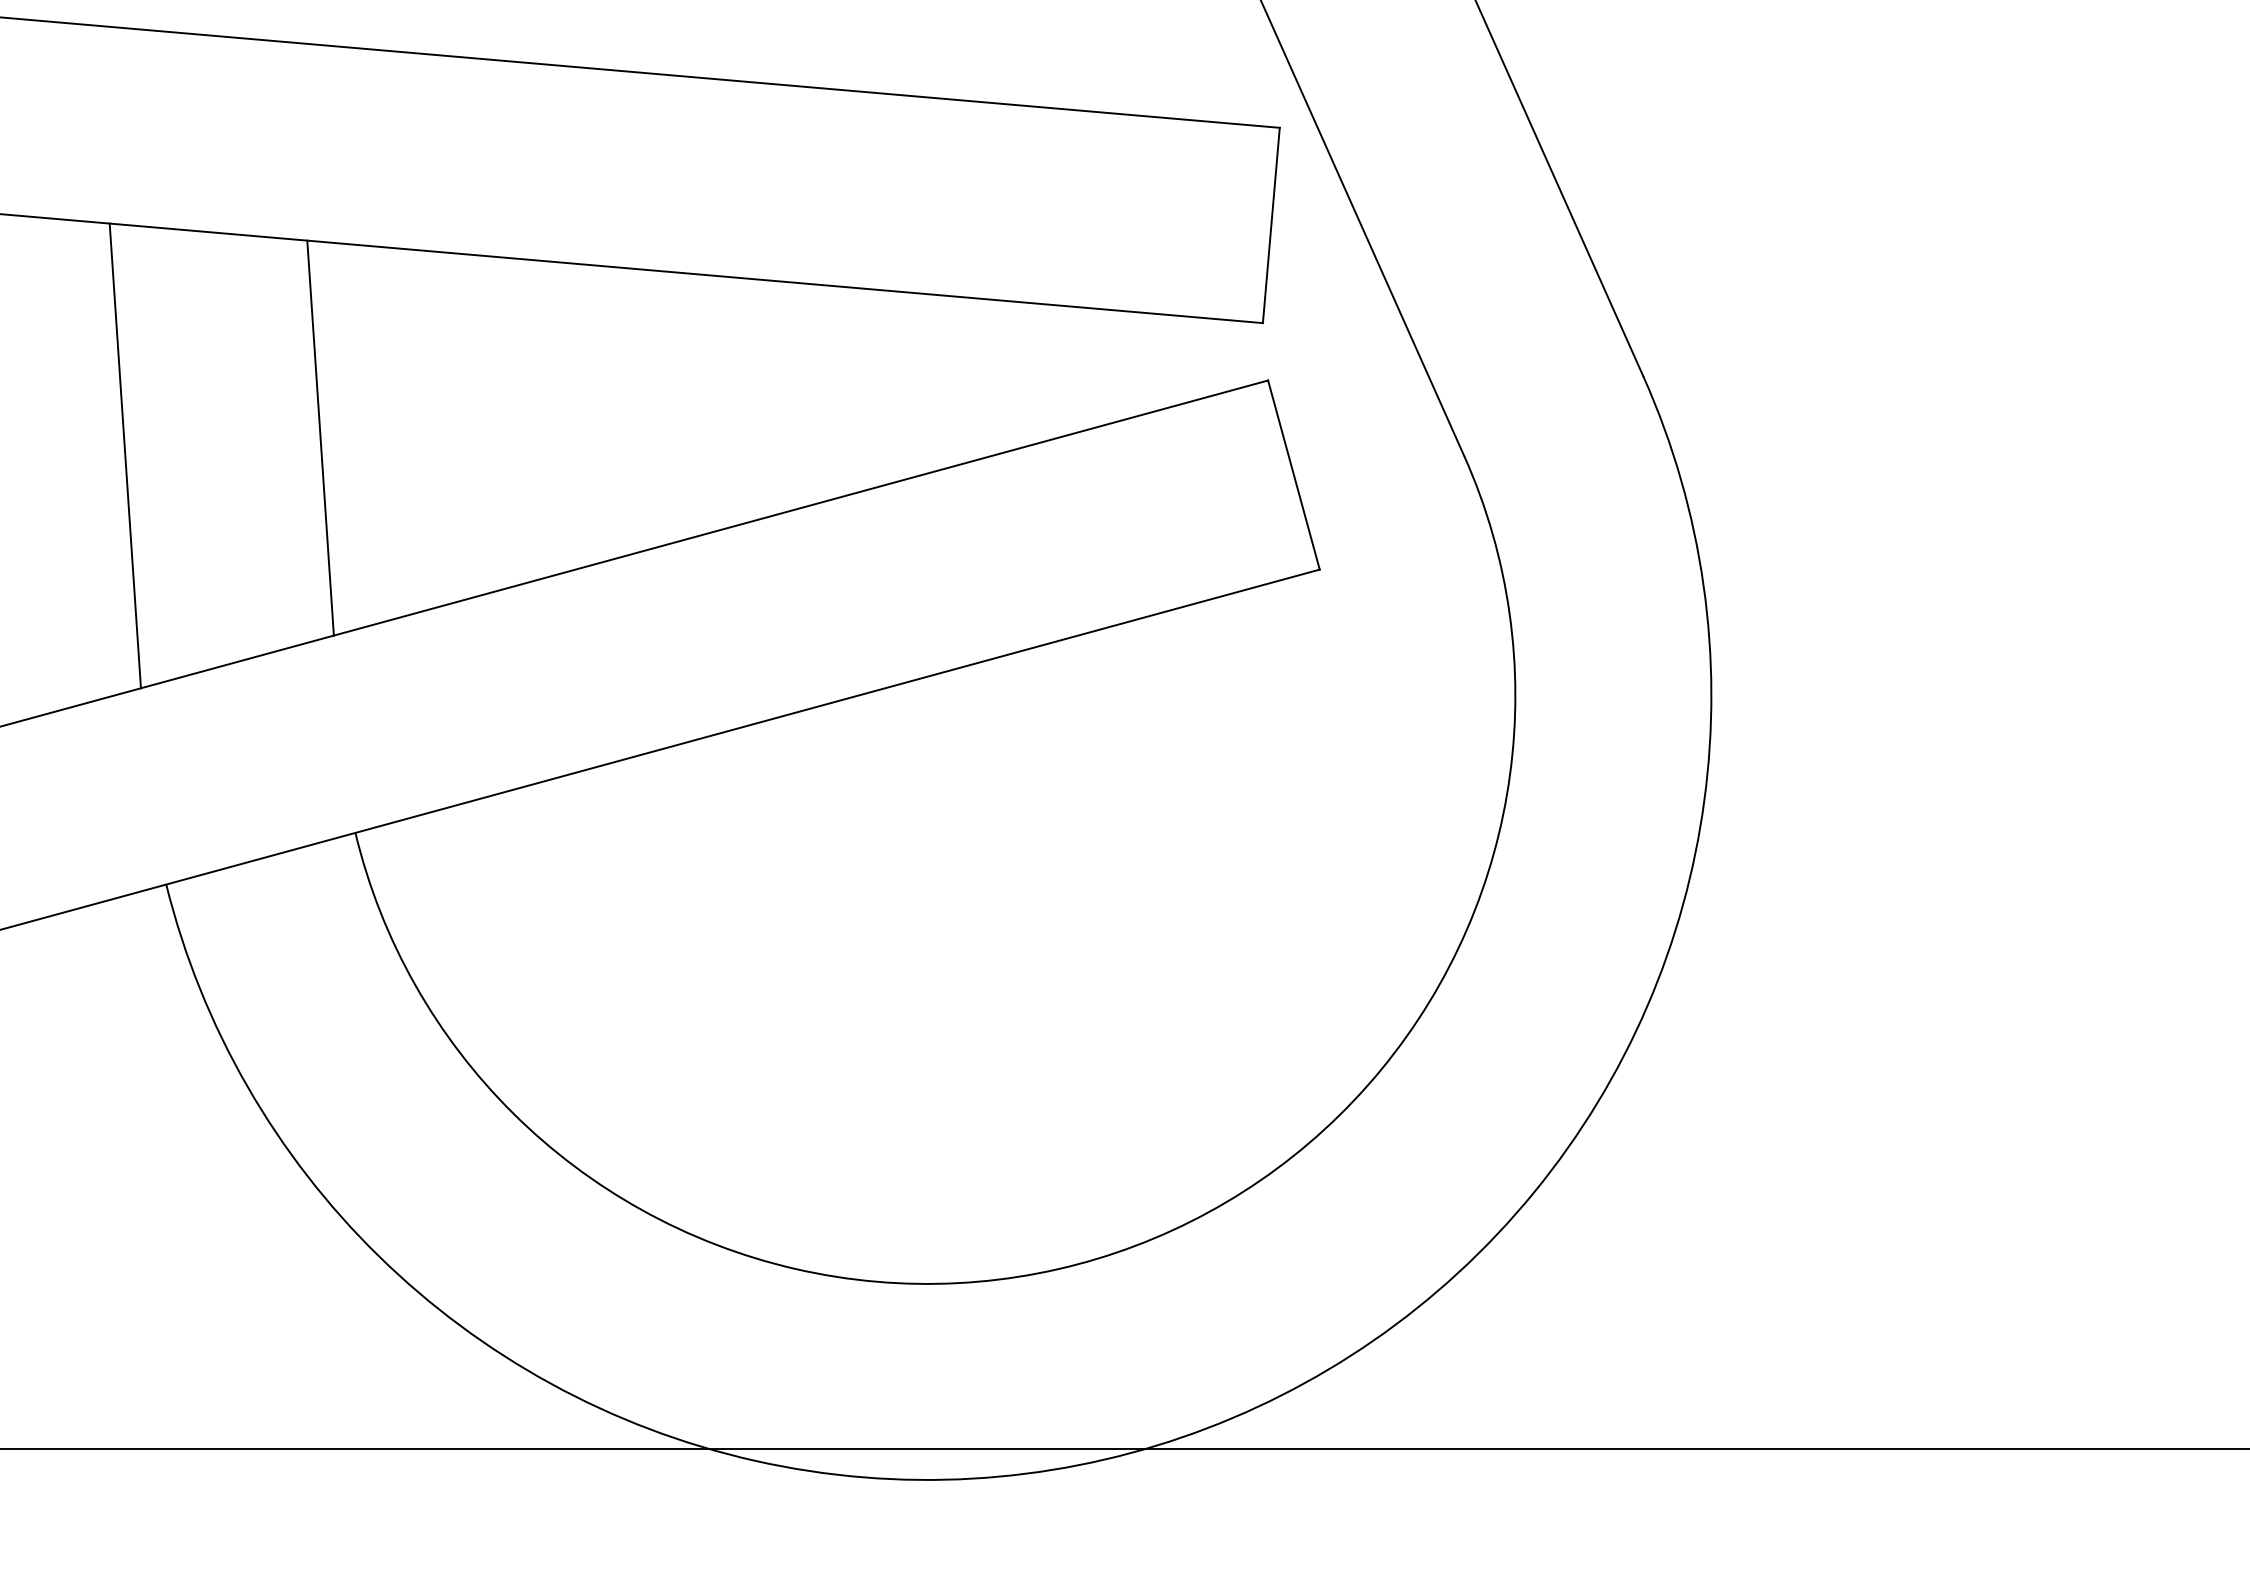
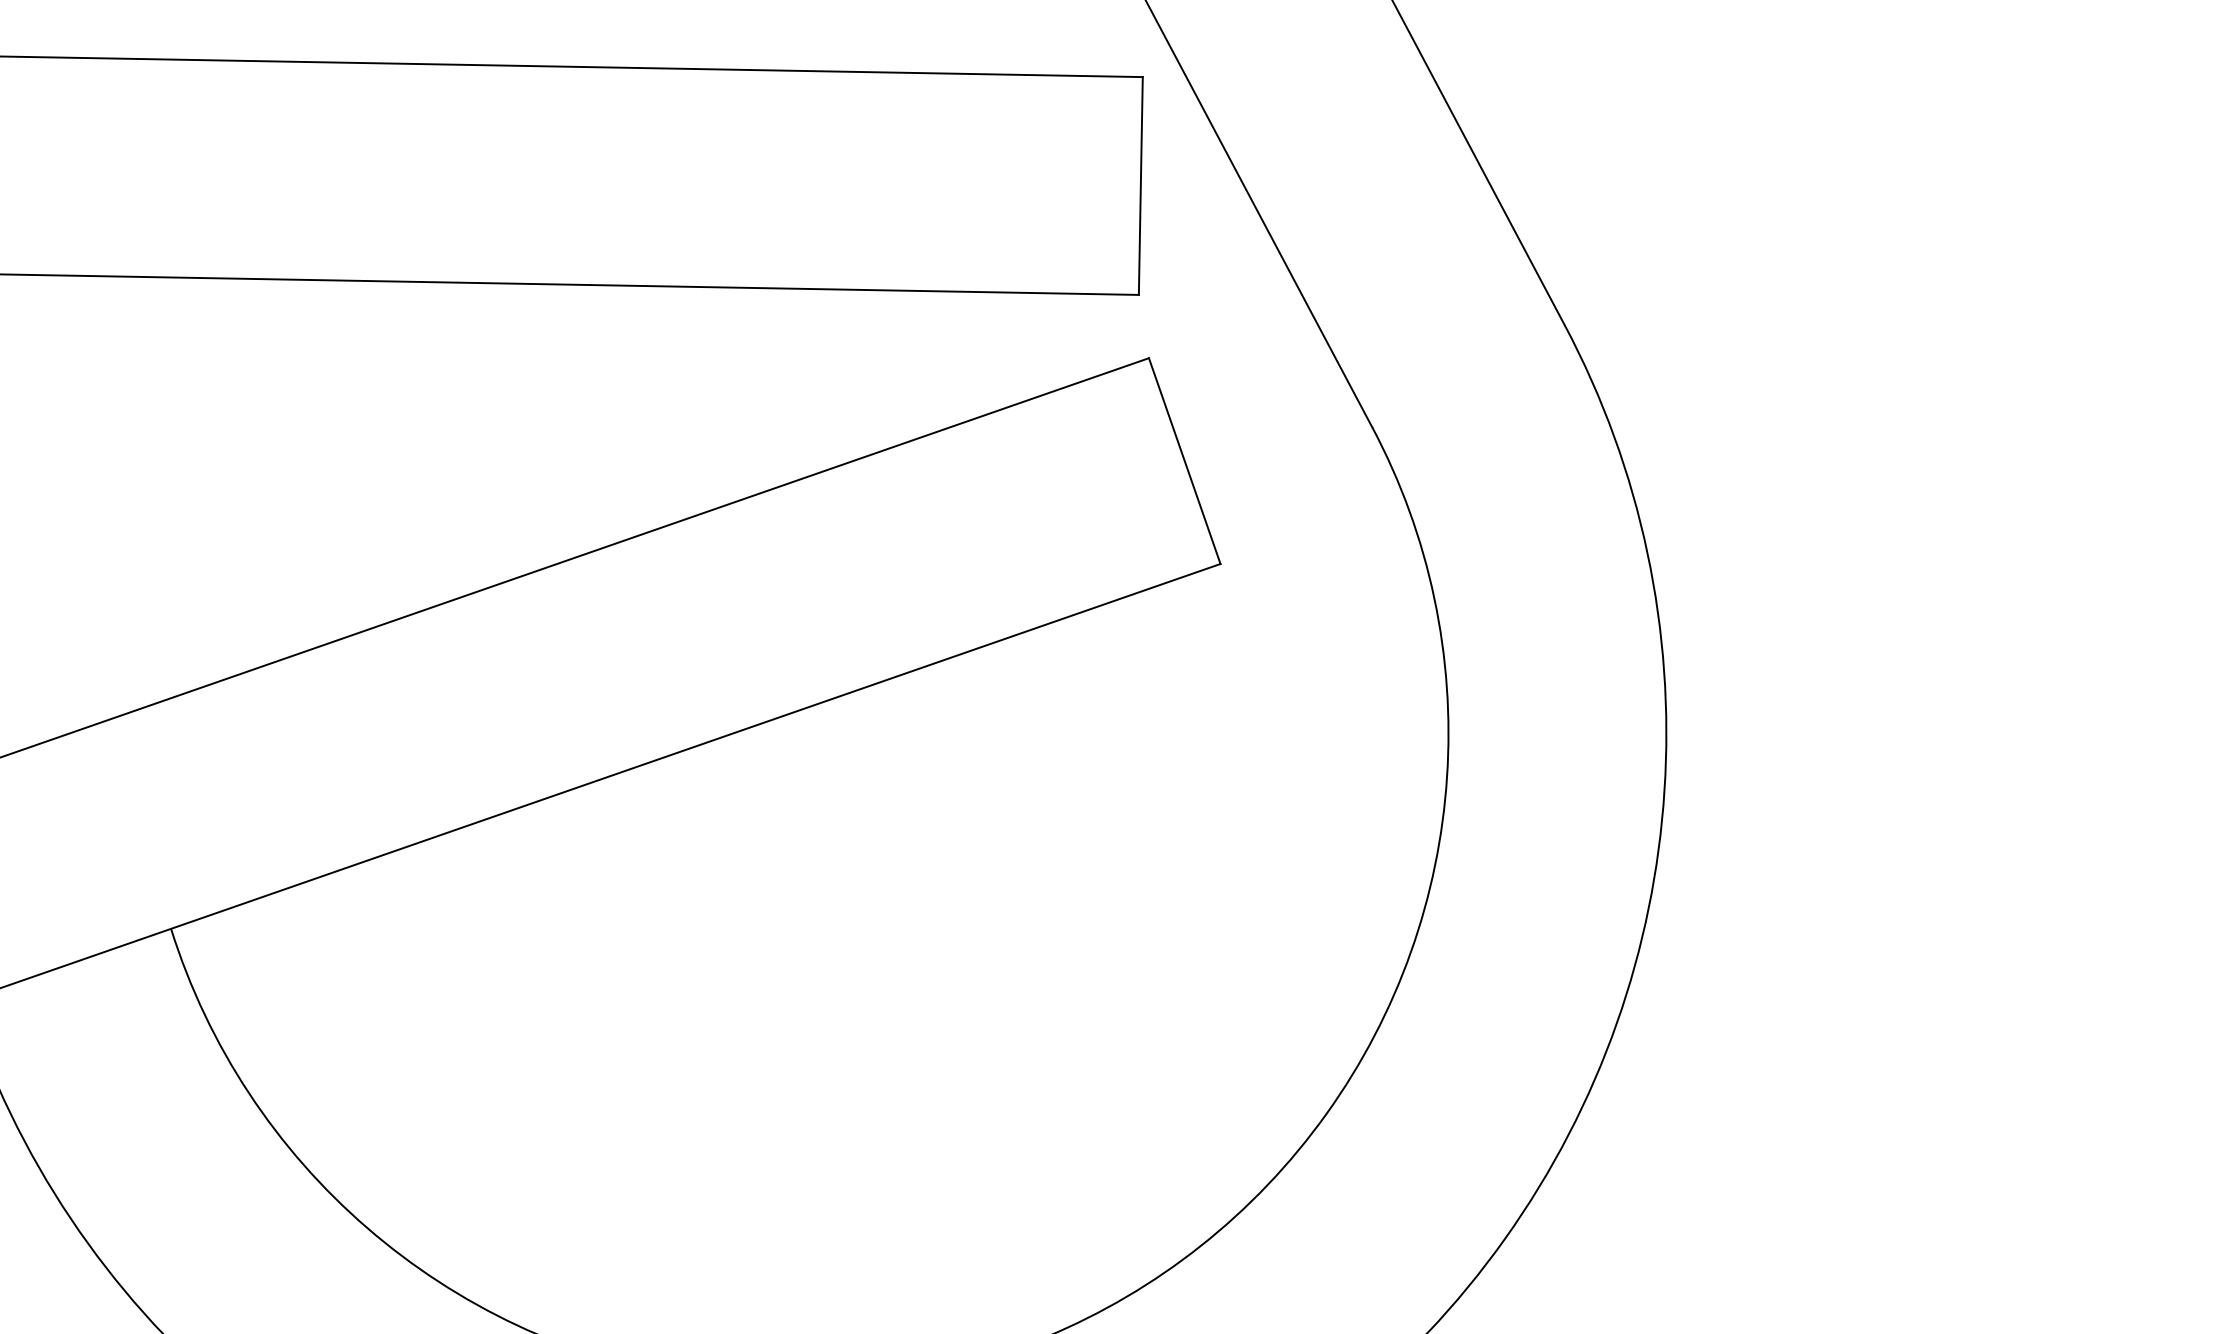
line: (320, 437) -> (102, 493), removed

